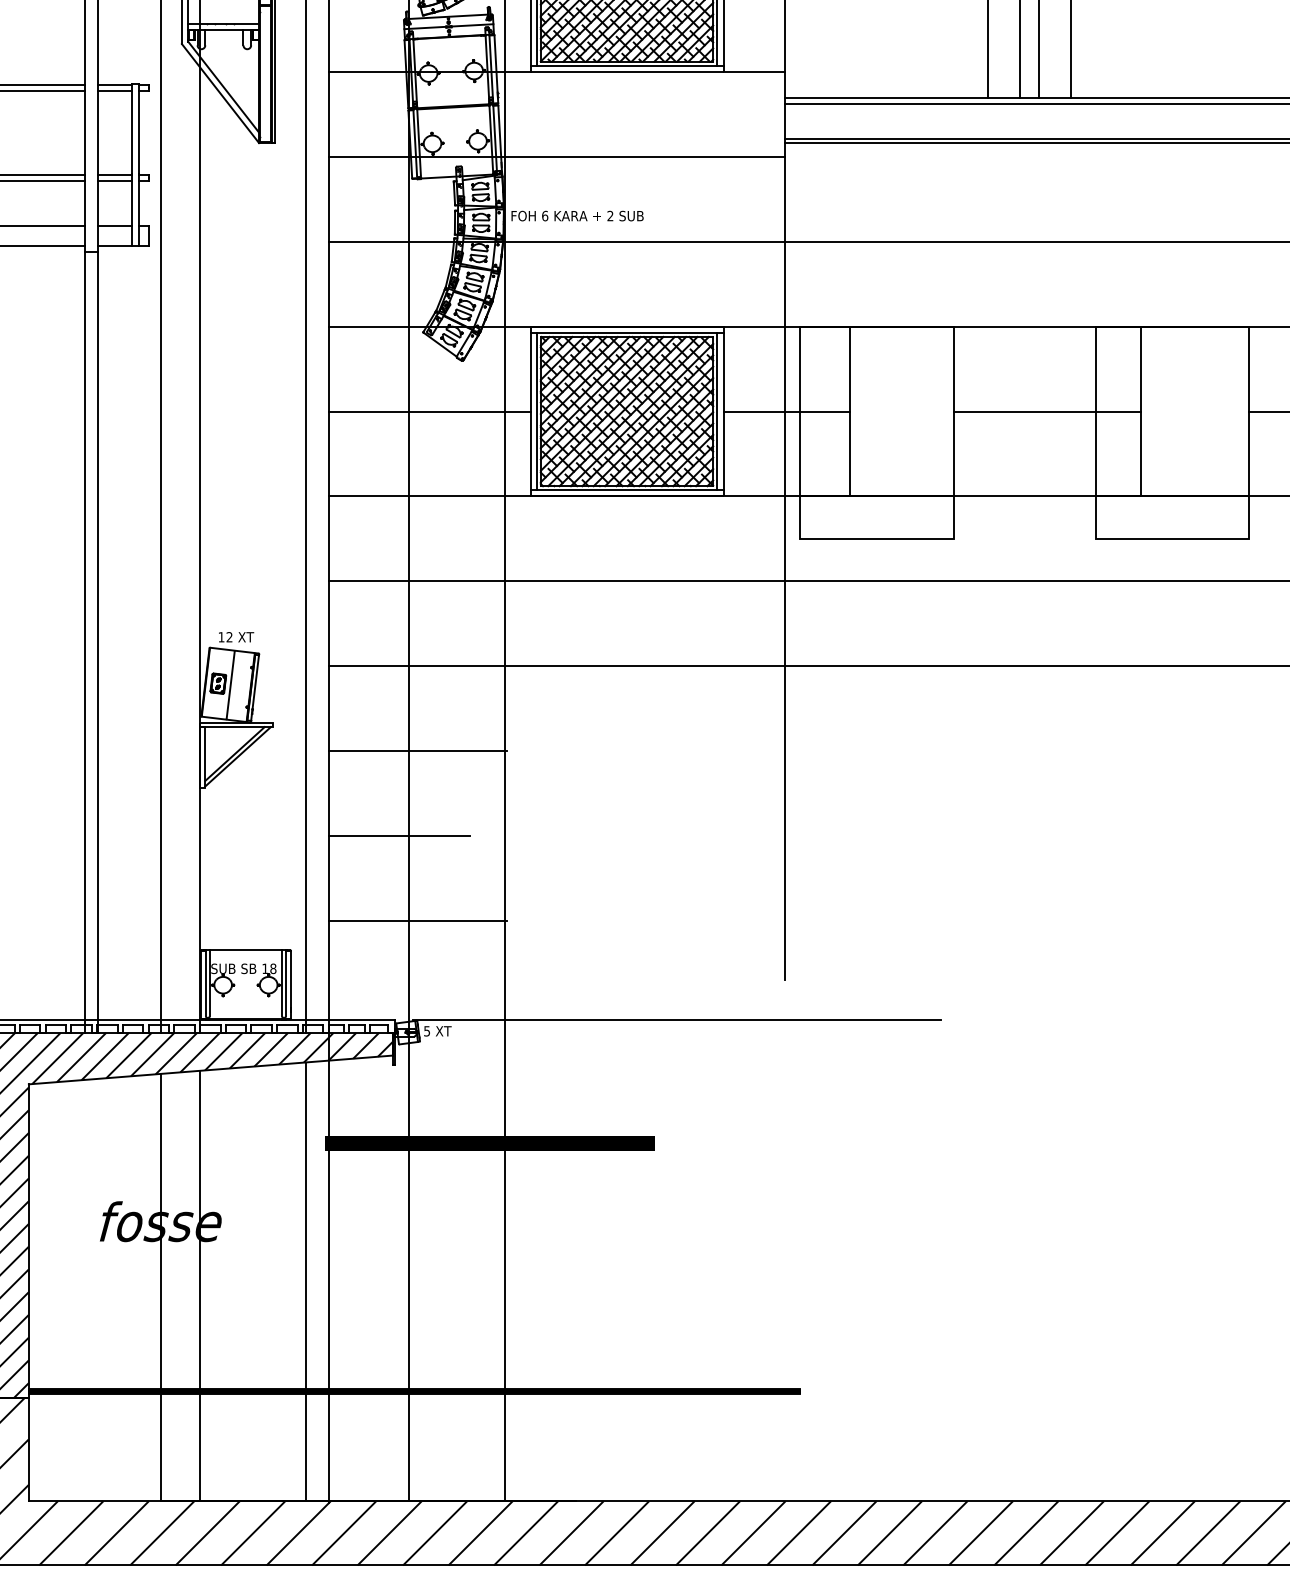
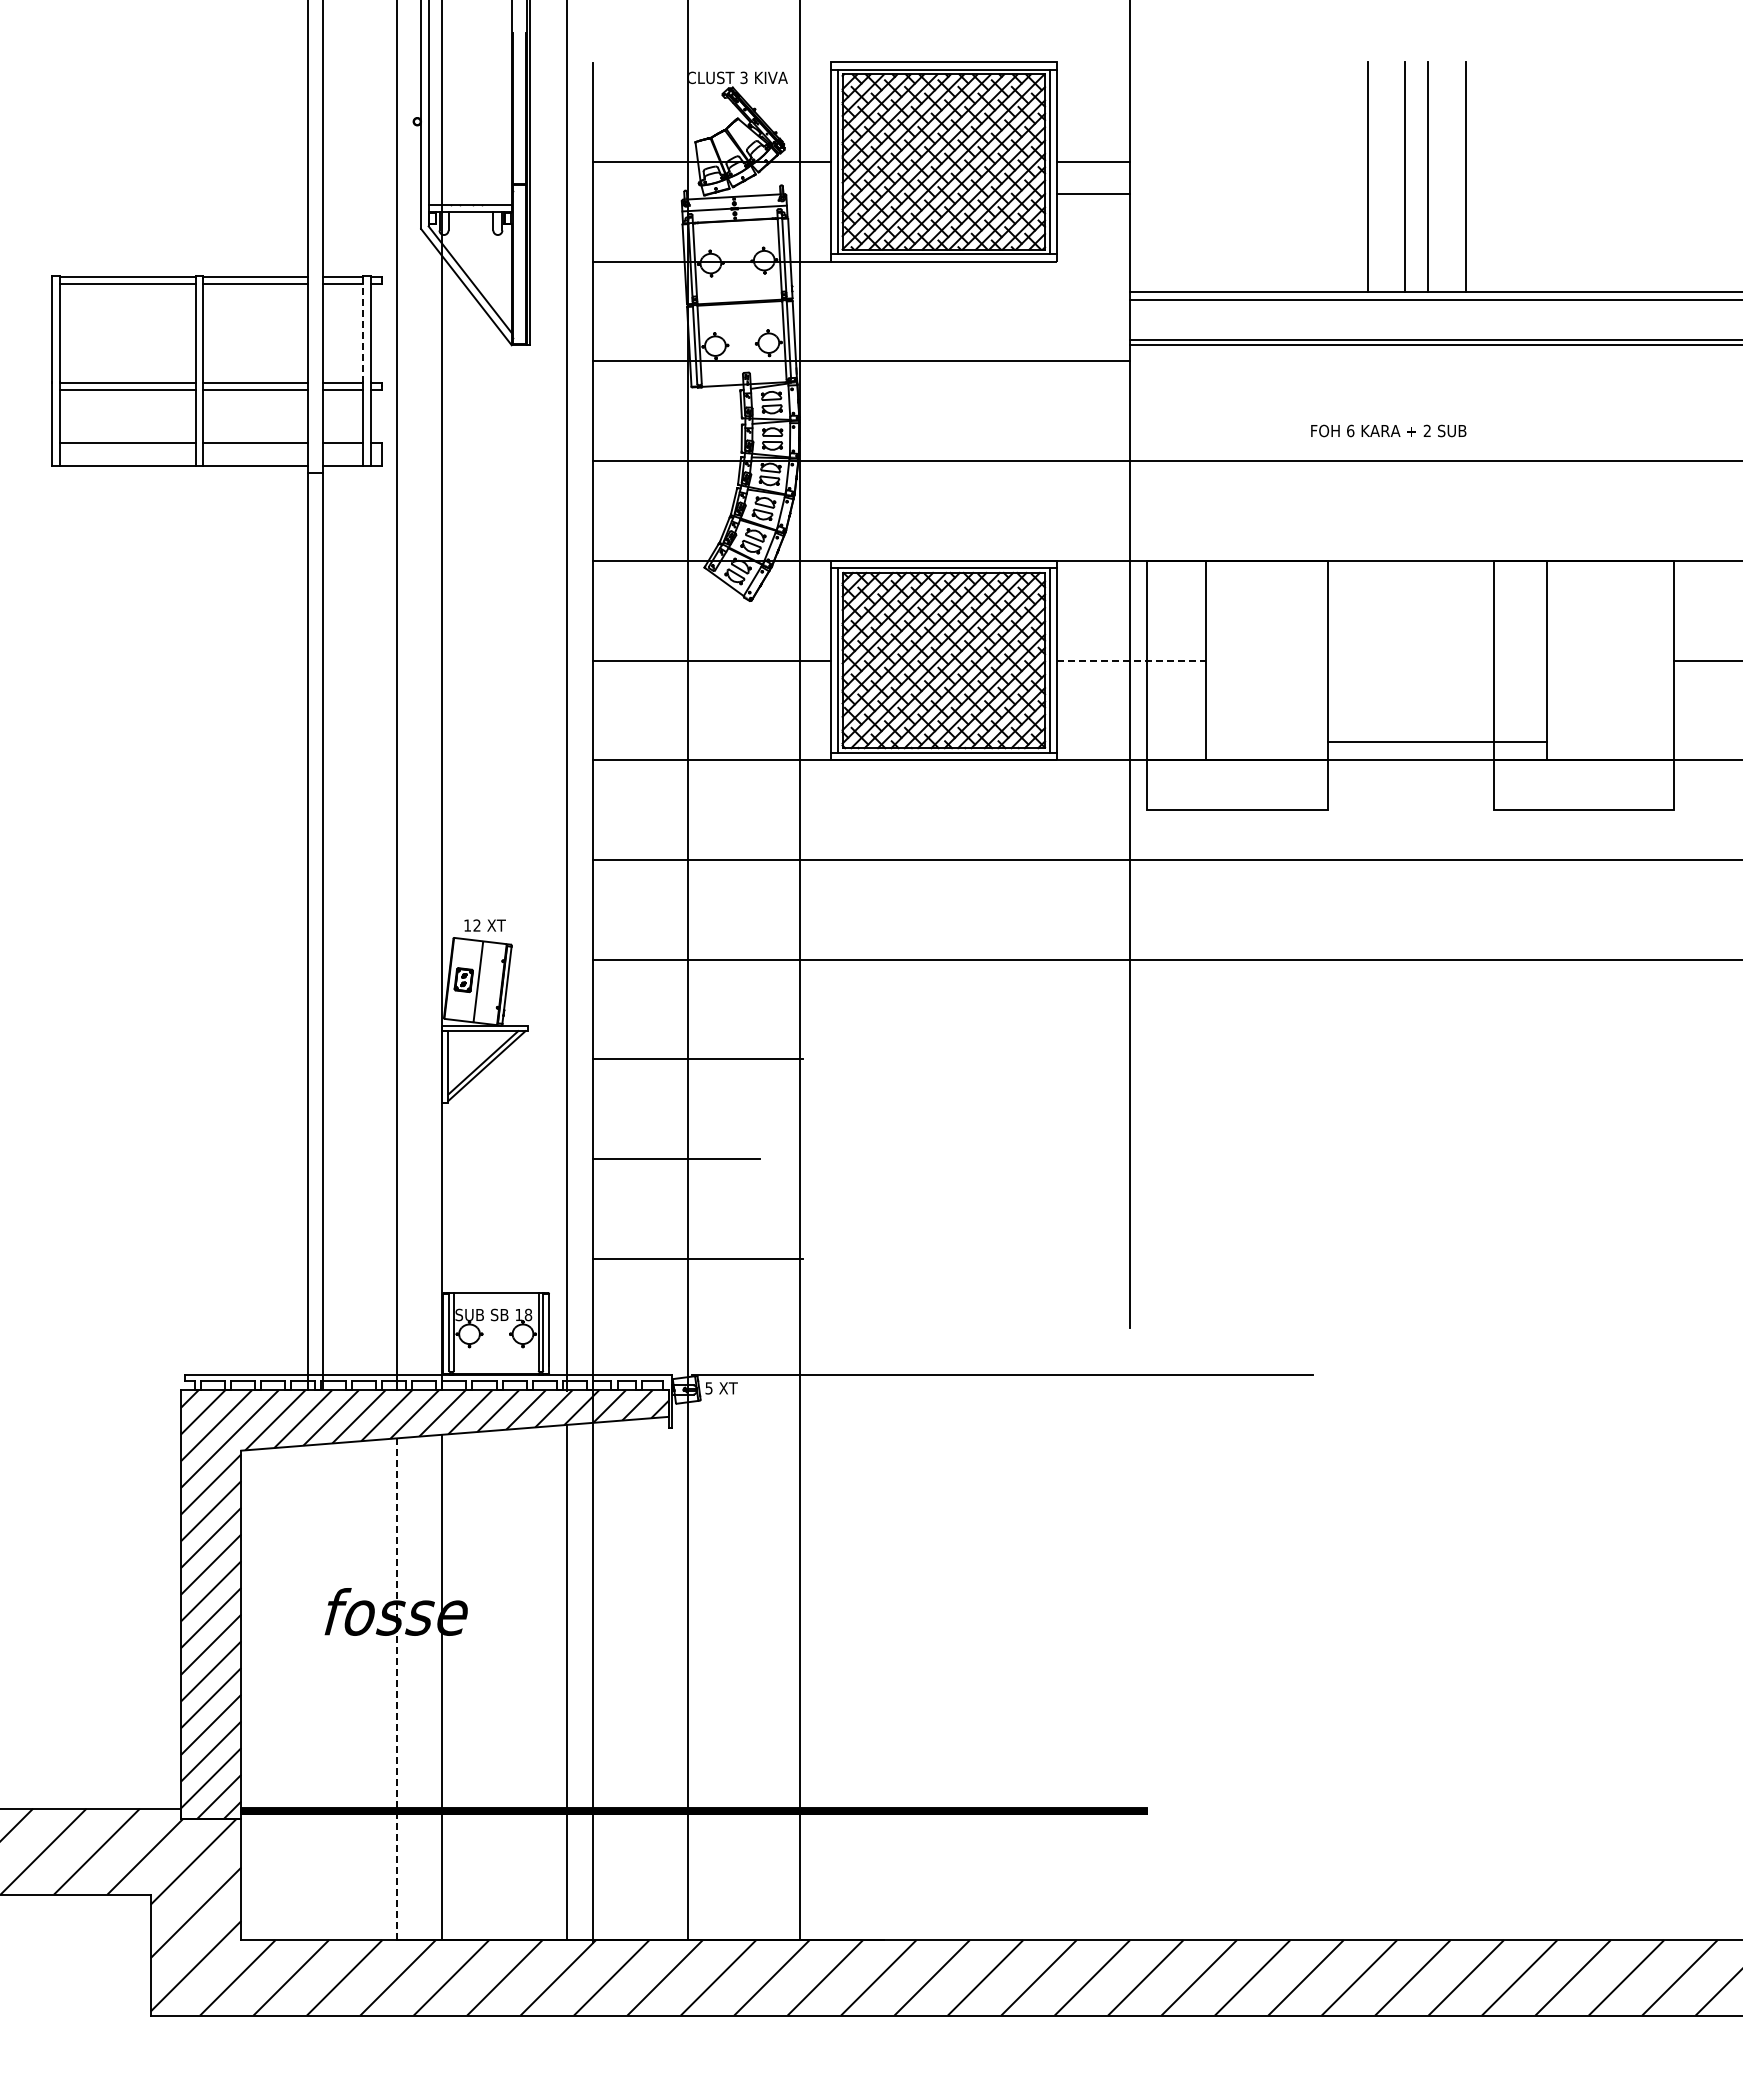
line: (754, 71) -> (1093, 193), moved
line: (132, 129) -> (362, 329), solid -> dashed
text: (577, 215) -> (1388, 430), moved
line: (787, 411) -> (1132, 660), solid -> dashed
line: (1046, 411) -> (1436, 741), moved
fill: (489, 1142) -> (782, 1519), removed
line: (160, 1287) -> (396, 1689), solid -> dashed

